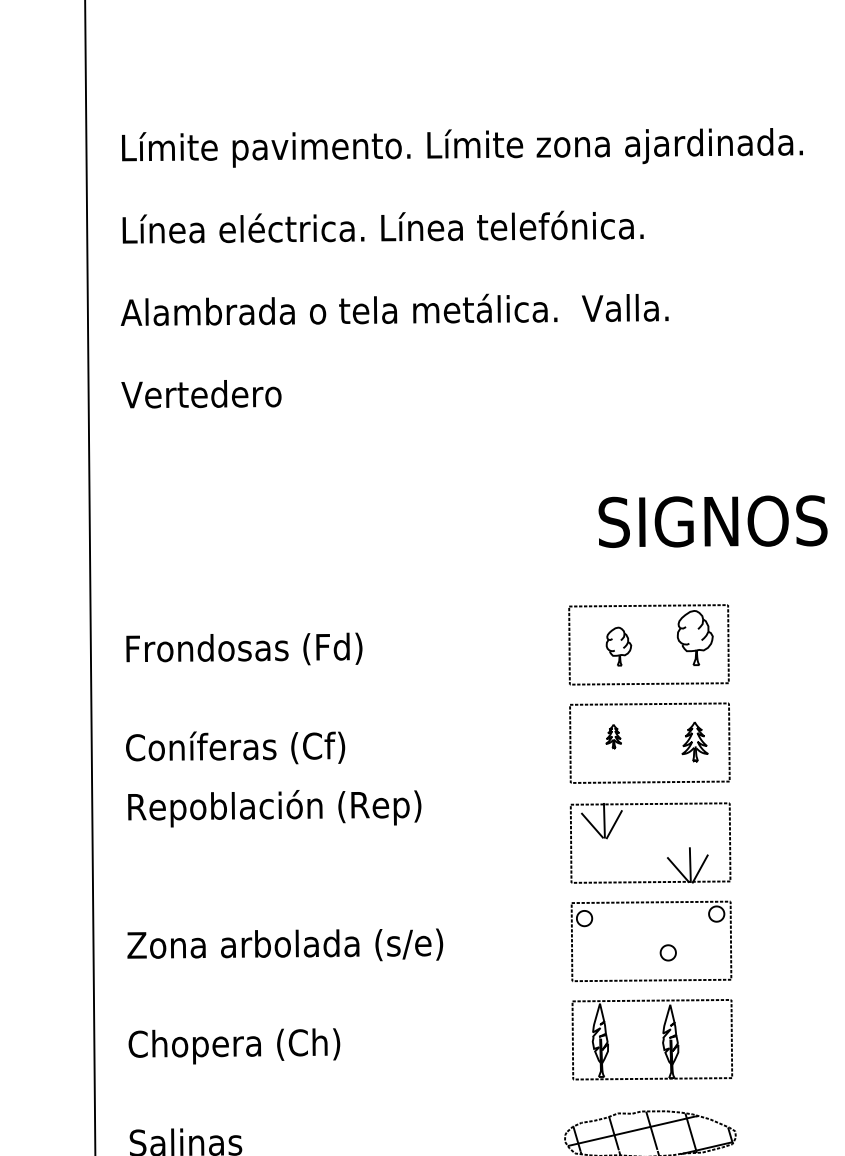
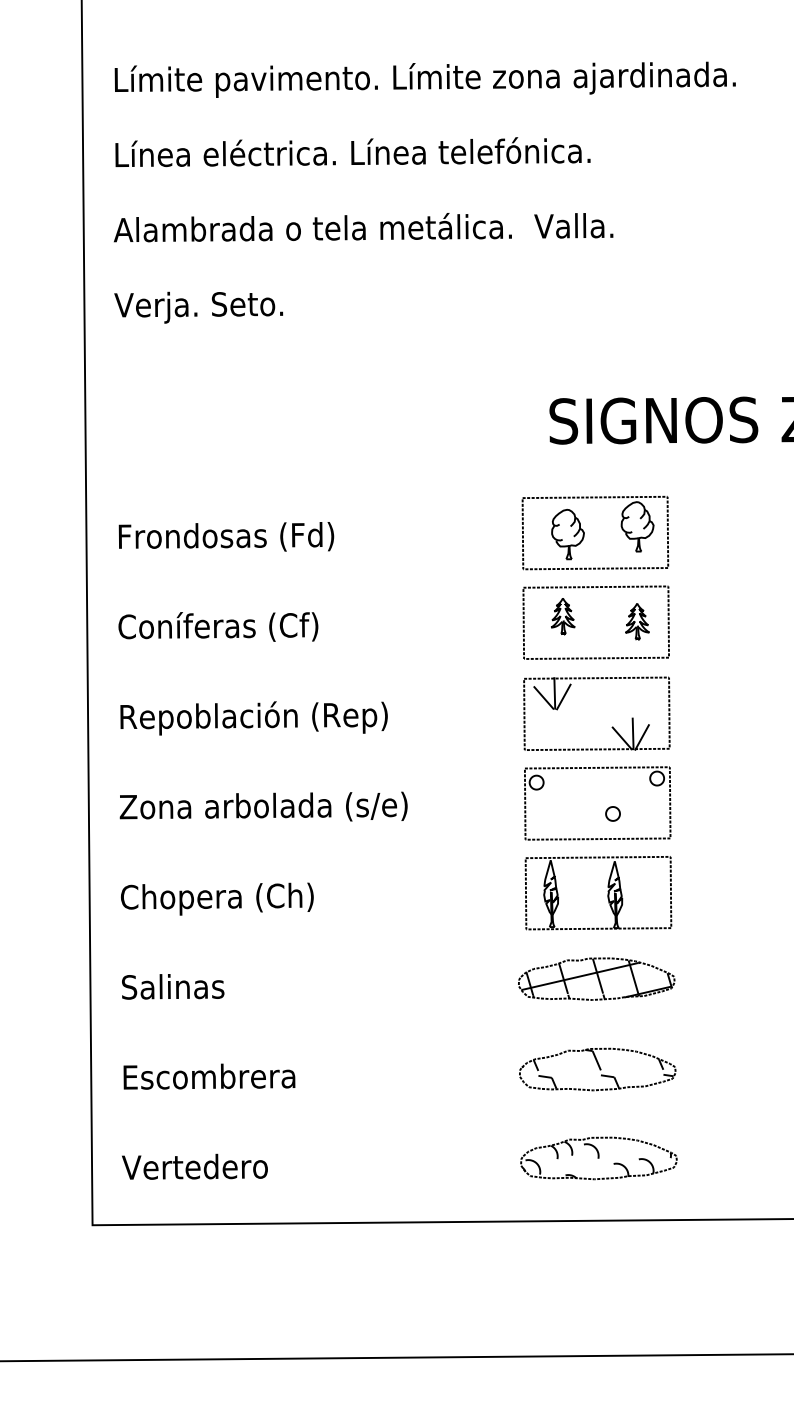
text: (241, 397) -> (223, 307), Vertedero -> Verja. Seto.
part: (618, 646) -> (567, 534), size x1.43
part: (613, 736) -> (563, 616), size x1.67
text: (274, 808) -> (253, 718), moved

